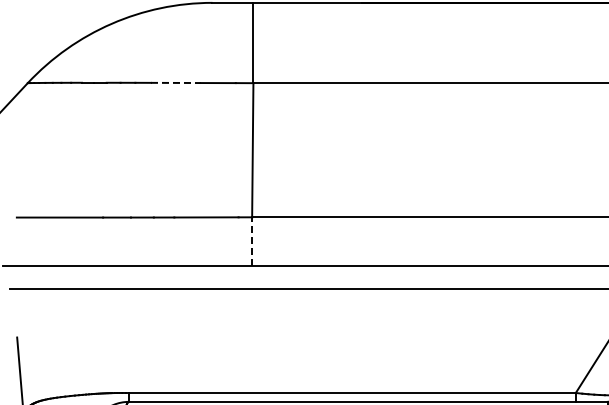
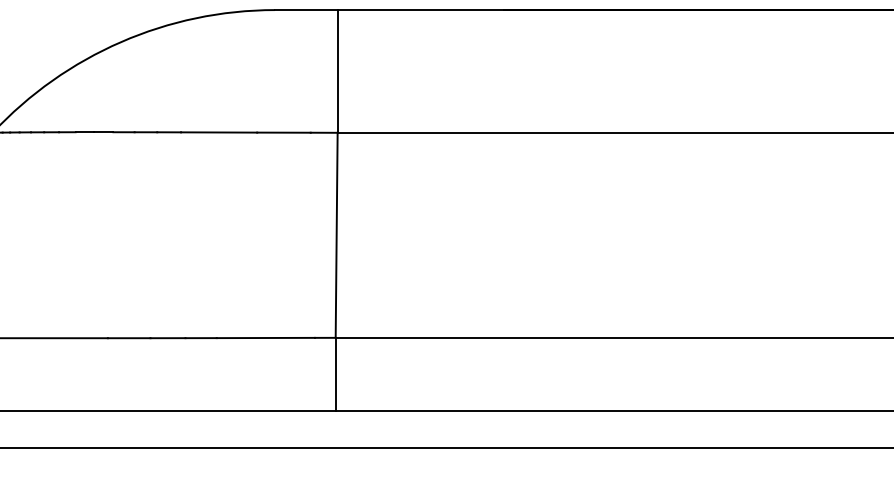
line: (175, 82) -> (218, 131), dashed -> solid
line: (252, 240) -> (336, 373), dashed -> solid

